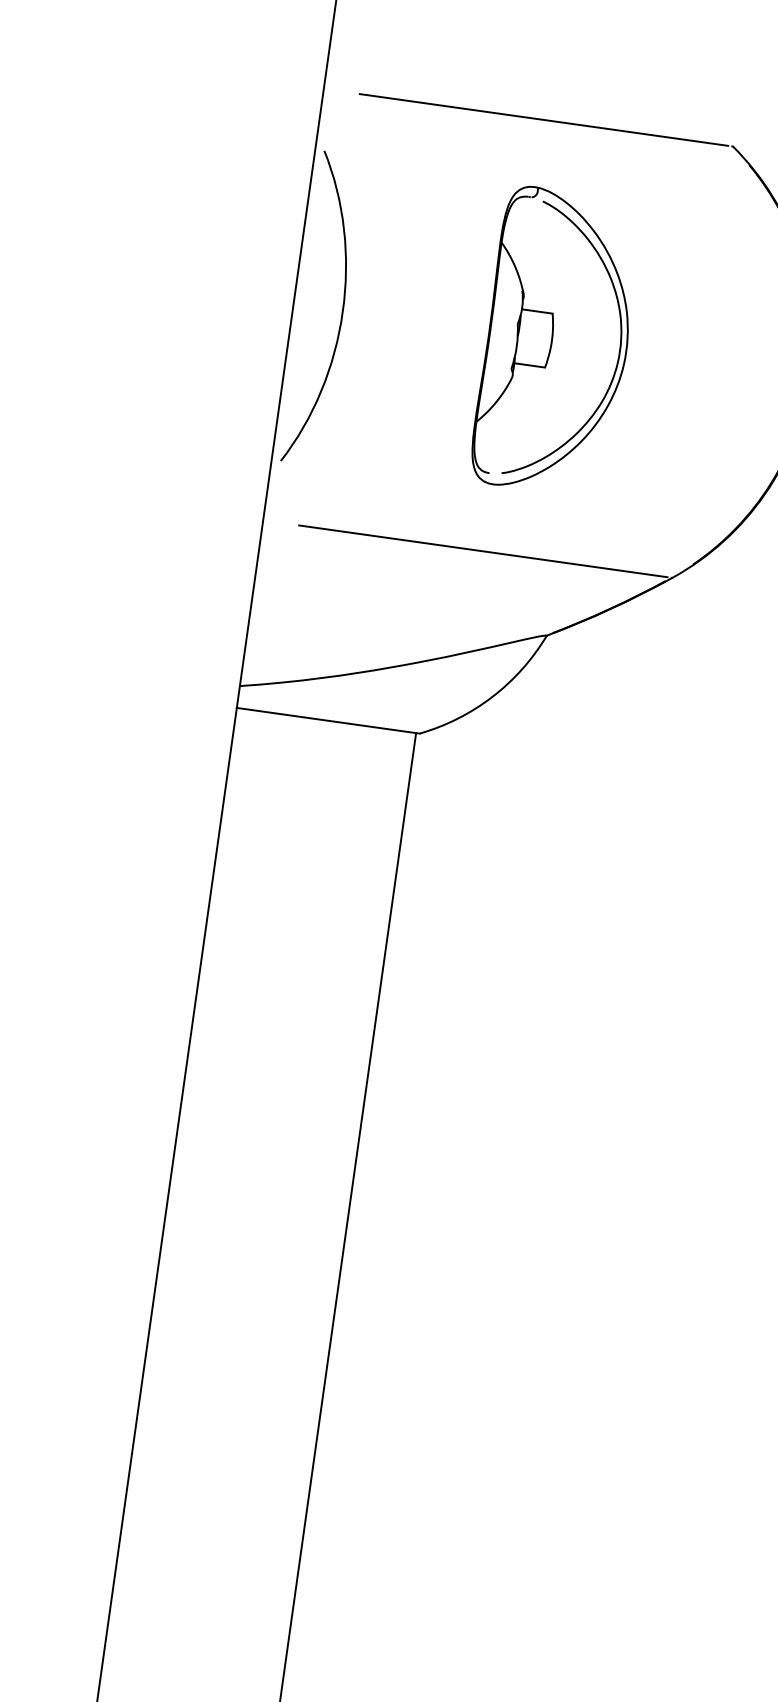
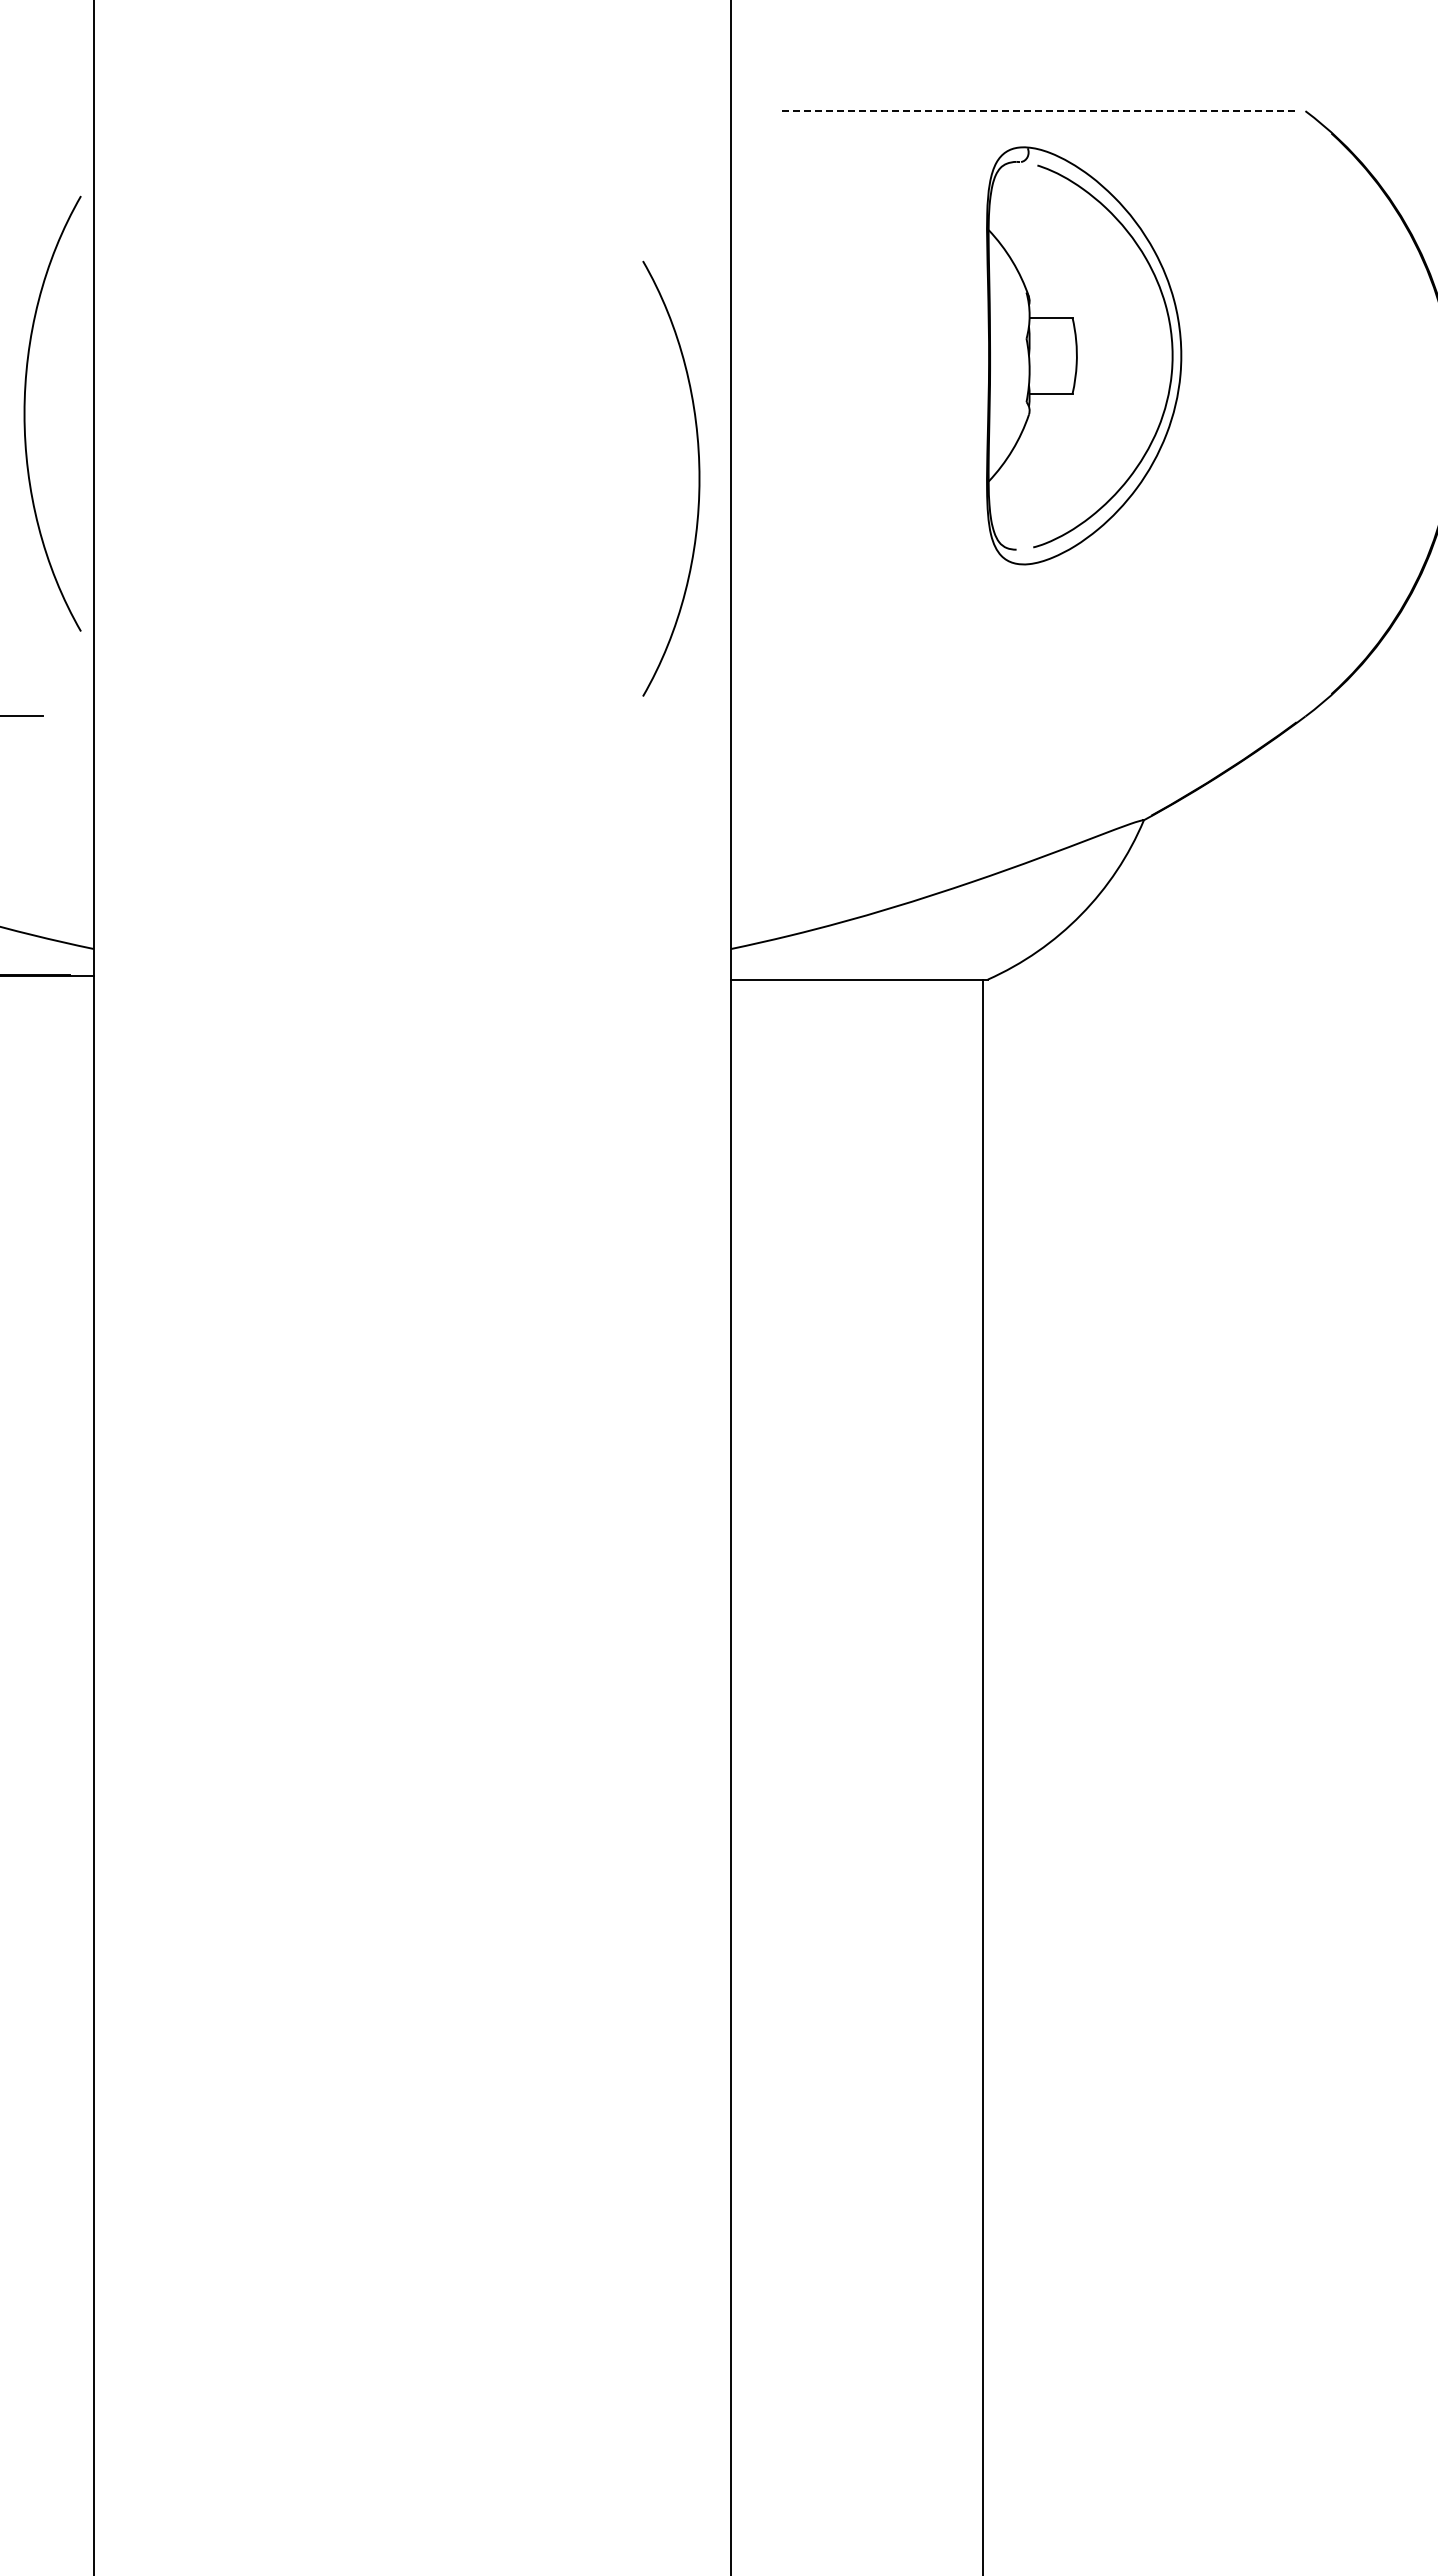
line: (544, 120) -> (1040, 111), solid -> dashed
curve: (342, 311) -> (698, 478), moved
part: (557, 341) -> (1084, 355), moved
line: (482, 551) -> (1039, 716), removed

